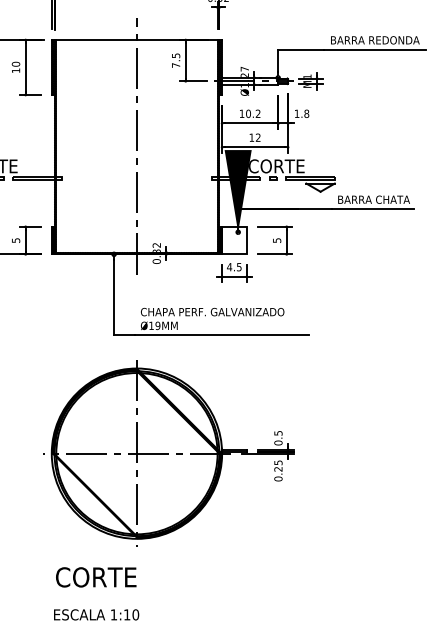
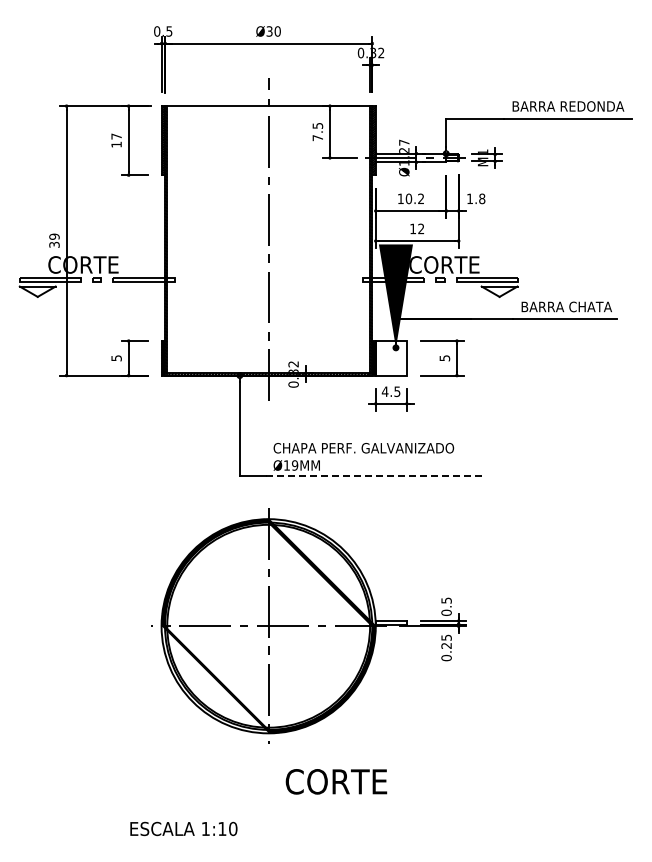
text: (15, 64) -> (116, 136), 10 -> 17
line: (222, 334) -> (376, 476), solid -> dashed
text: (96, 577) -> (336, 781), moved
text: (96, 614) -> (183, 828), moved

